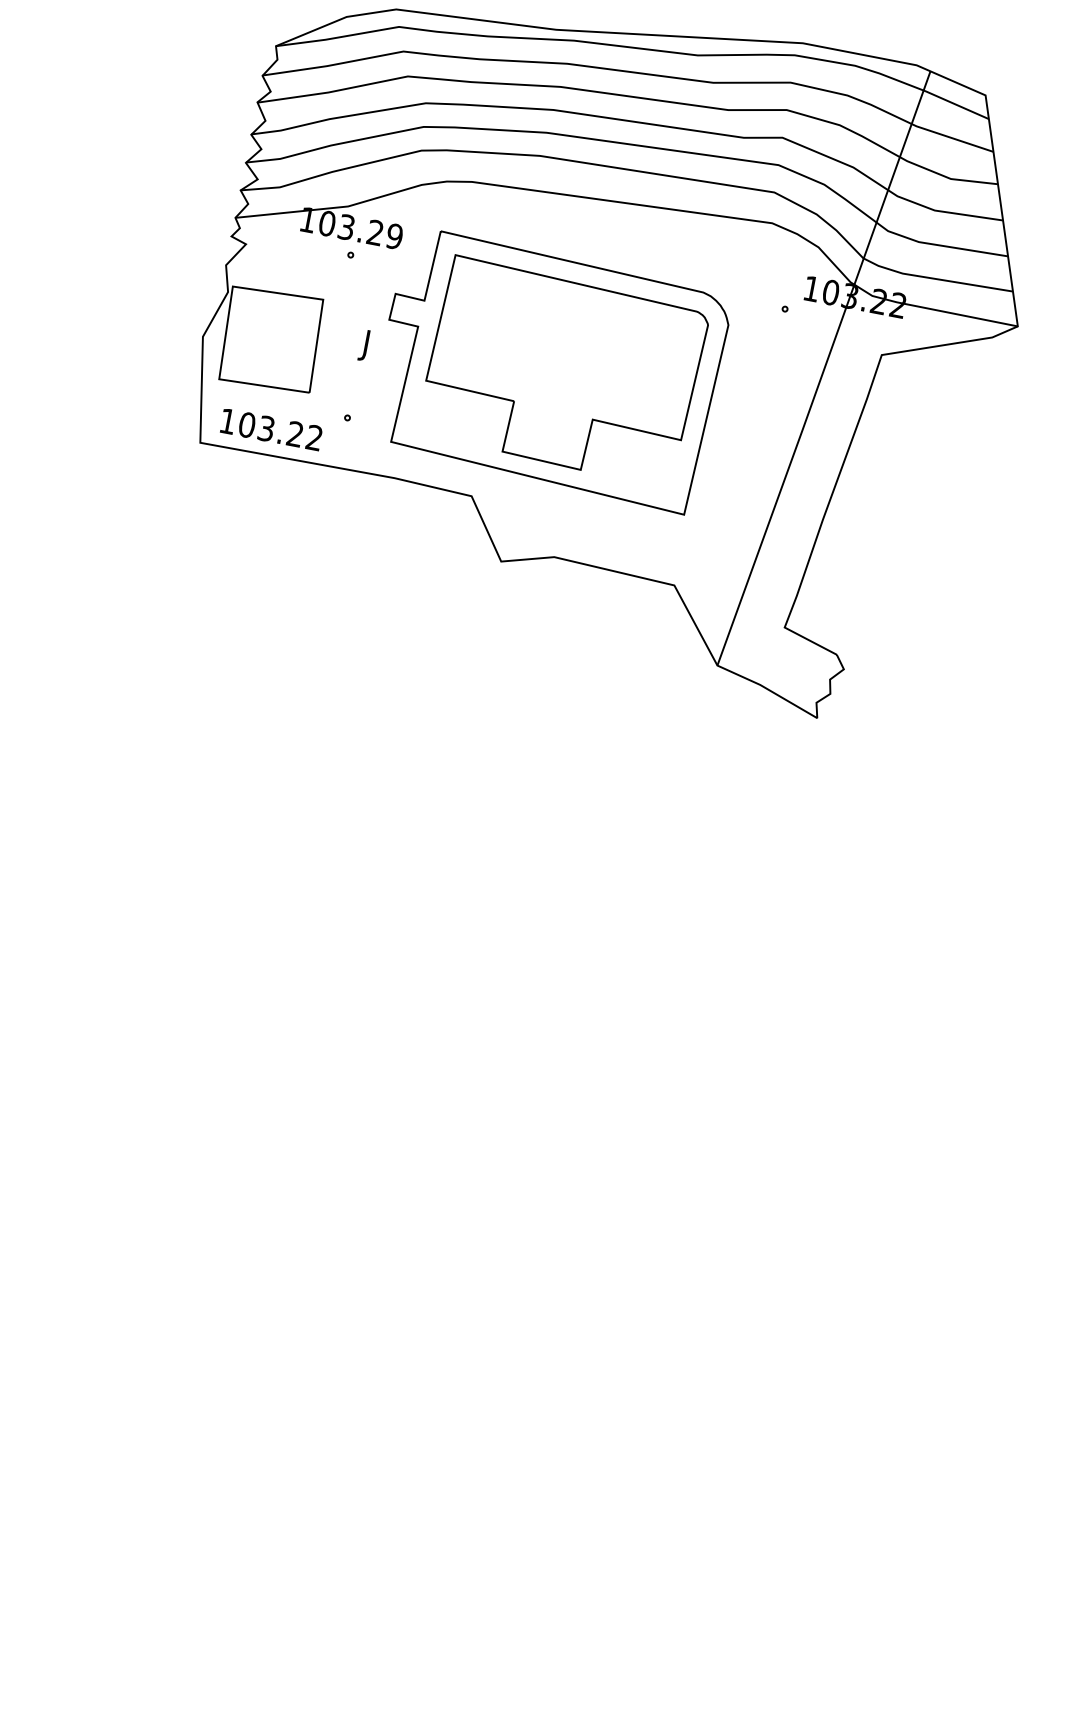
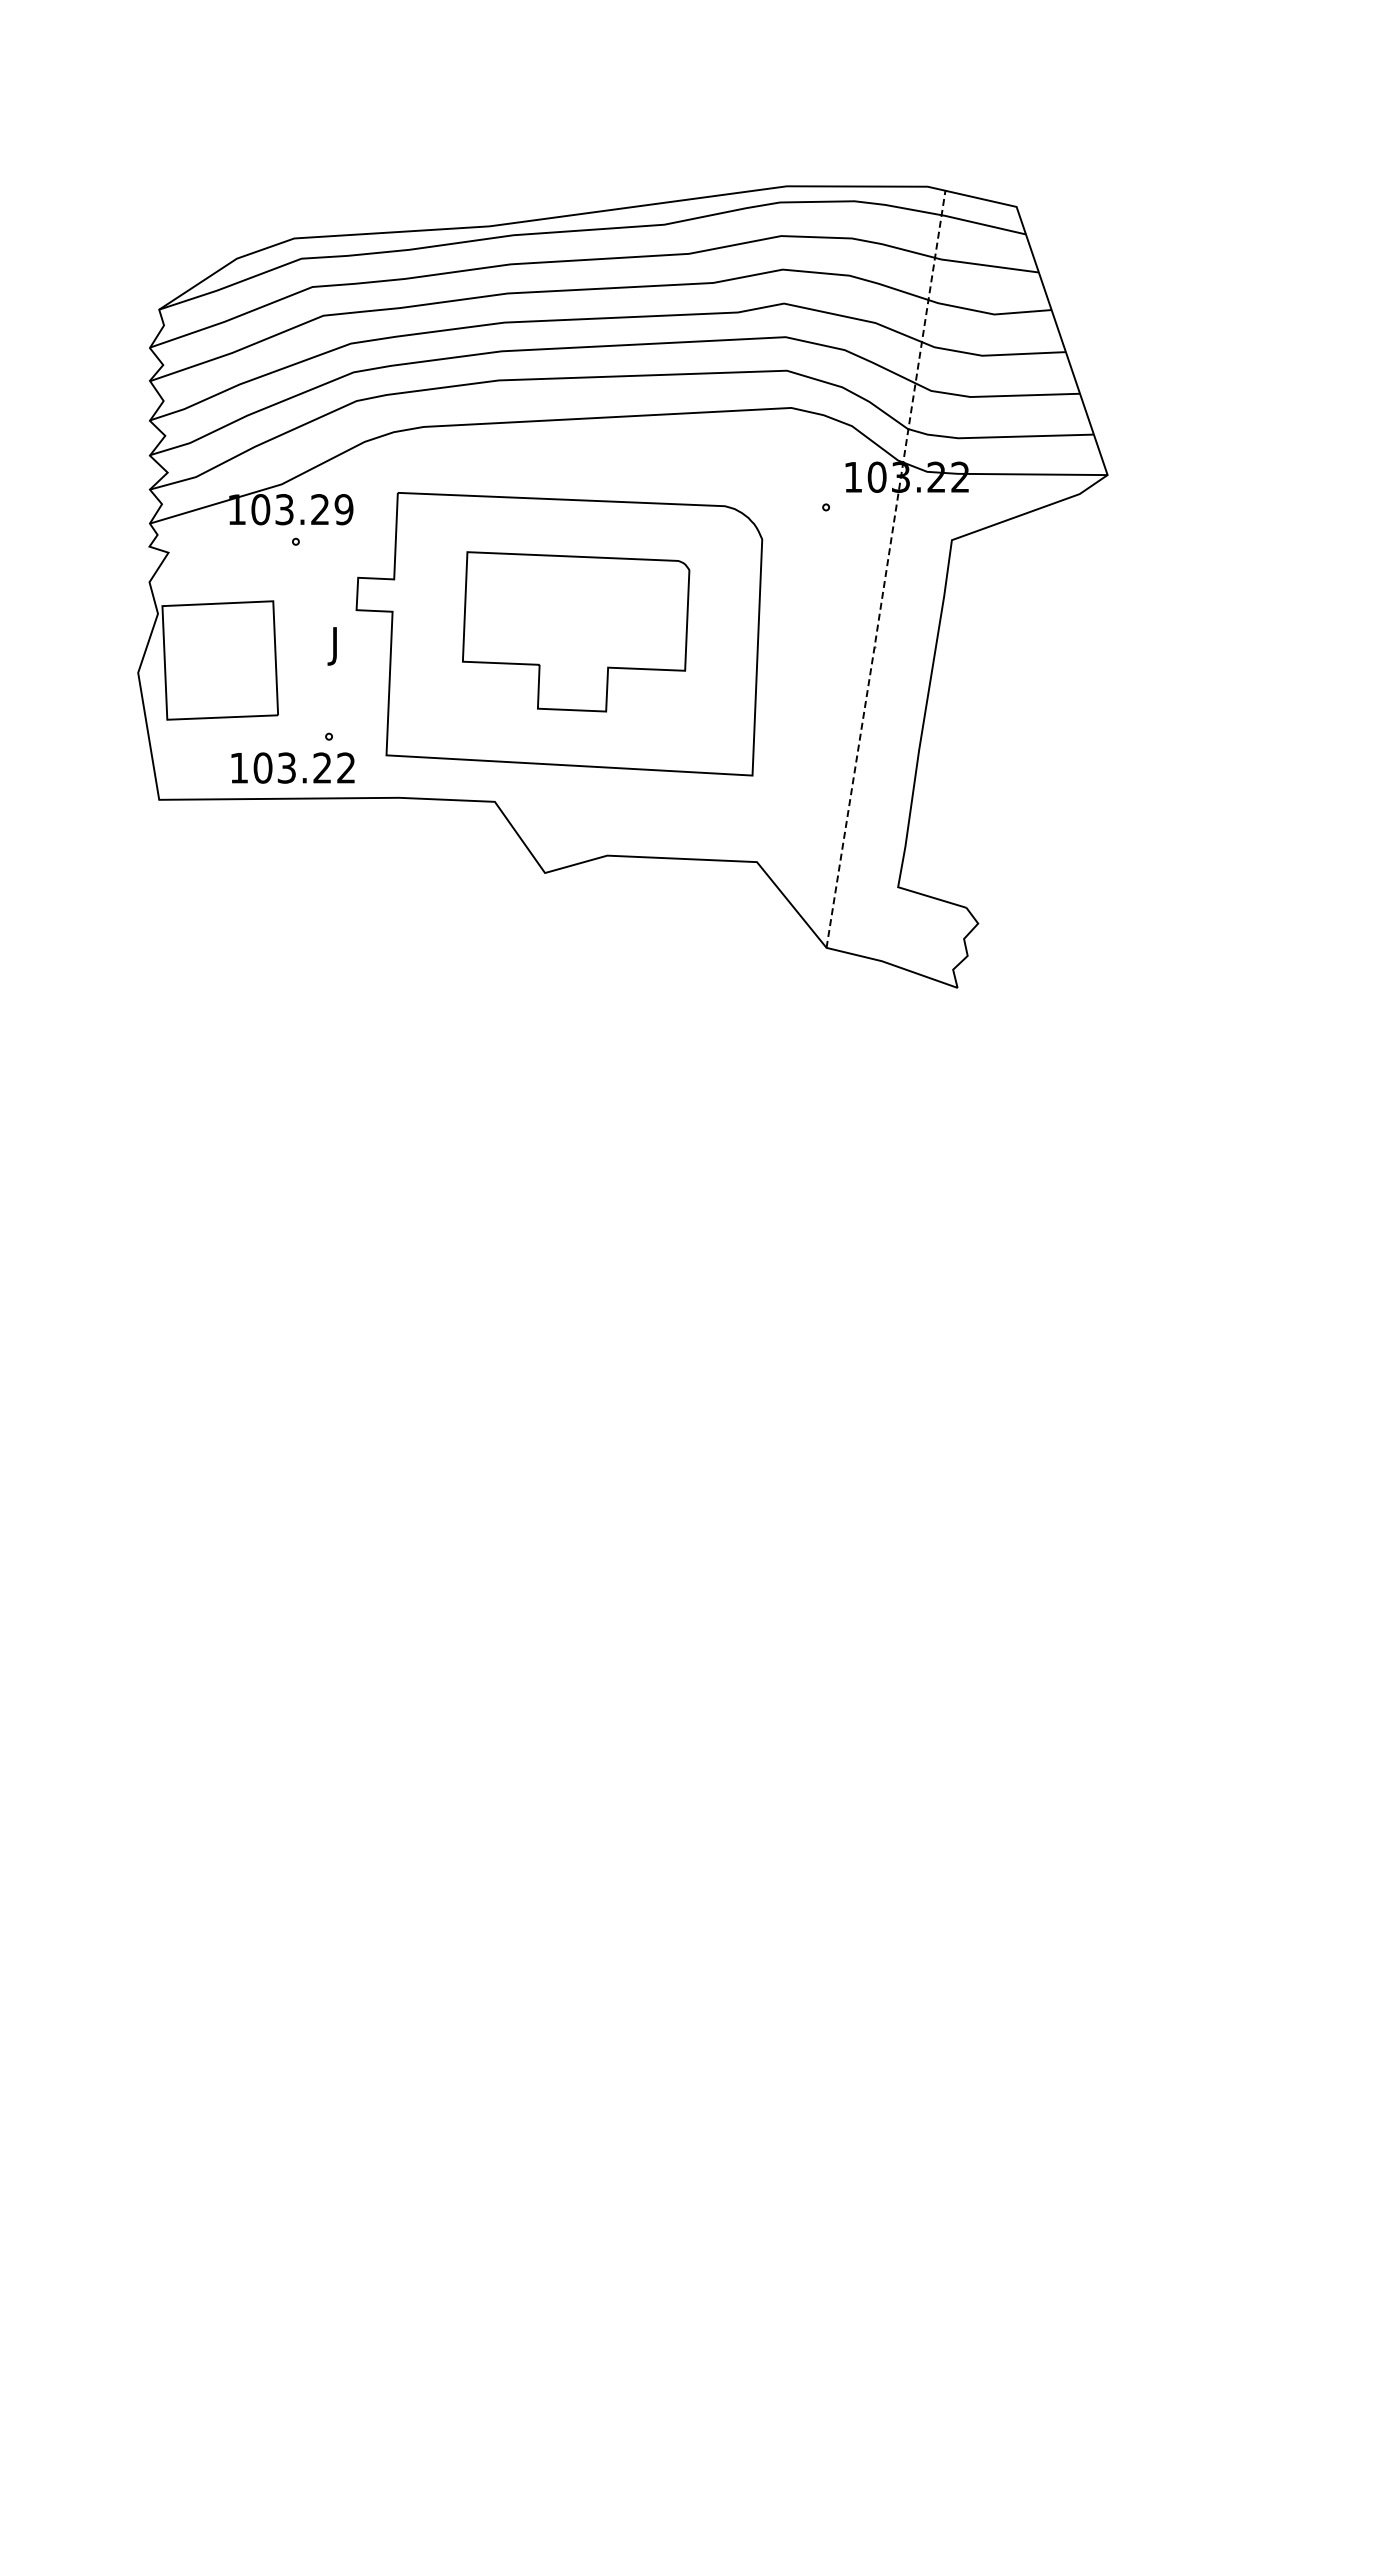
line: (824, 368) -> (886, 569), solid -> dashed
part: (563, 370) -> (575, 631), size x0.7
text: (271, 429) -> (292, 767), moved

